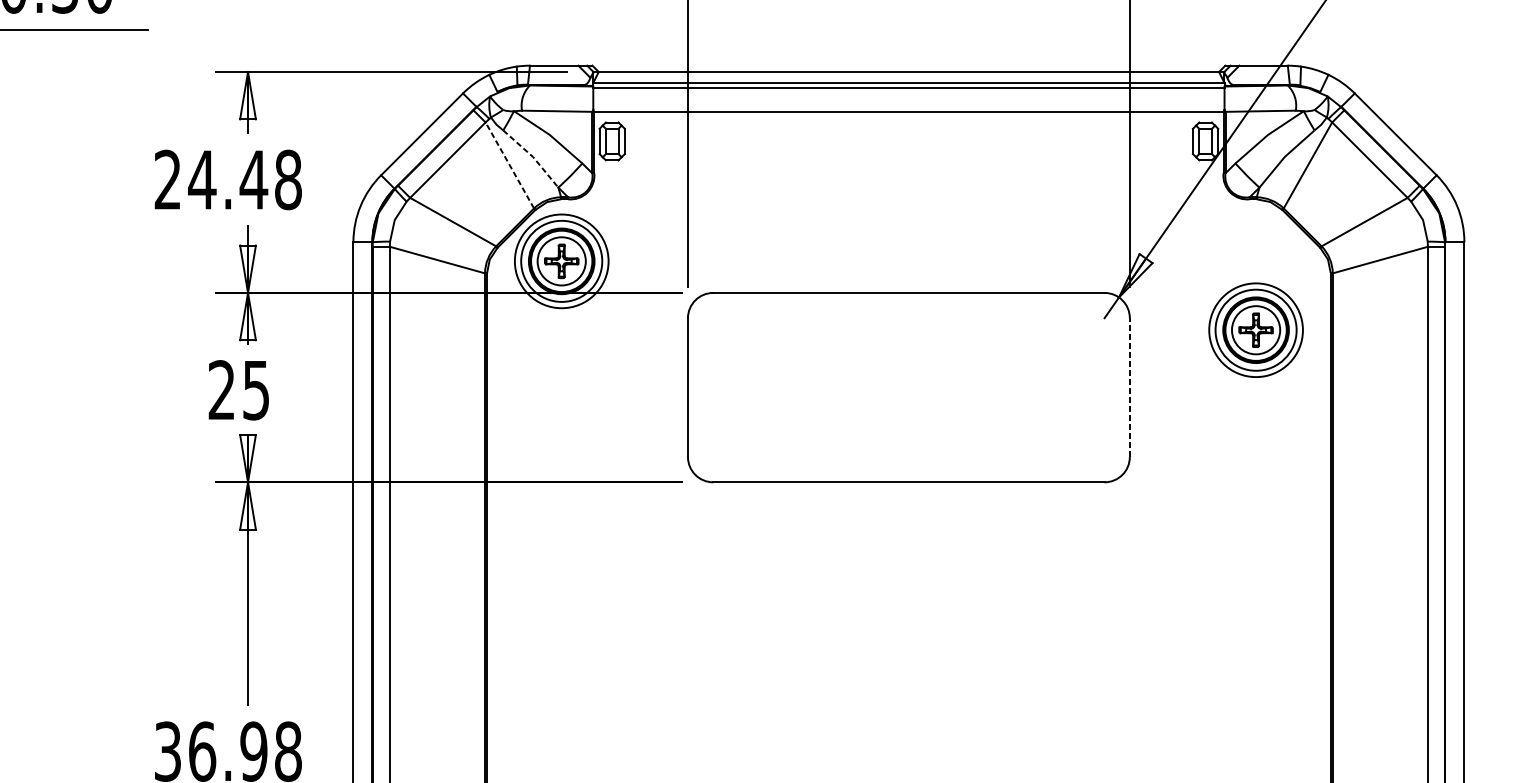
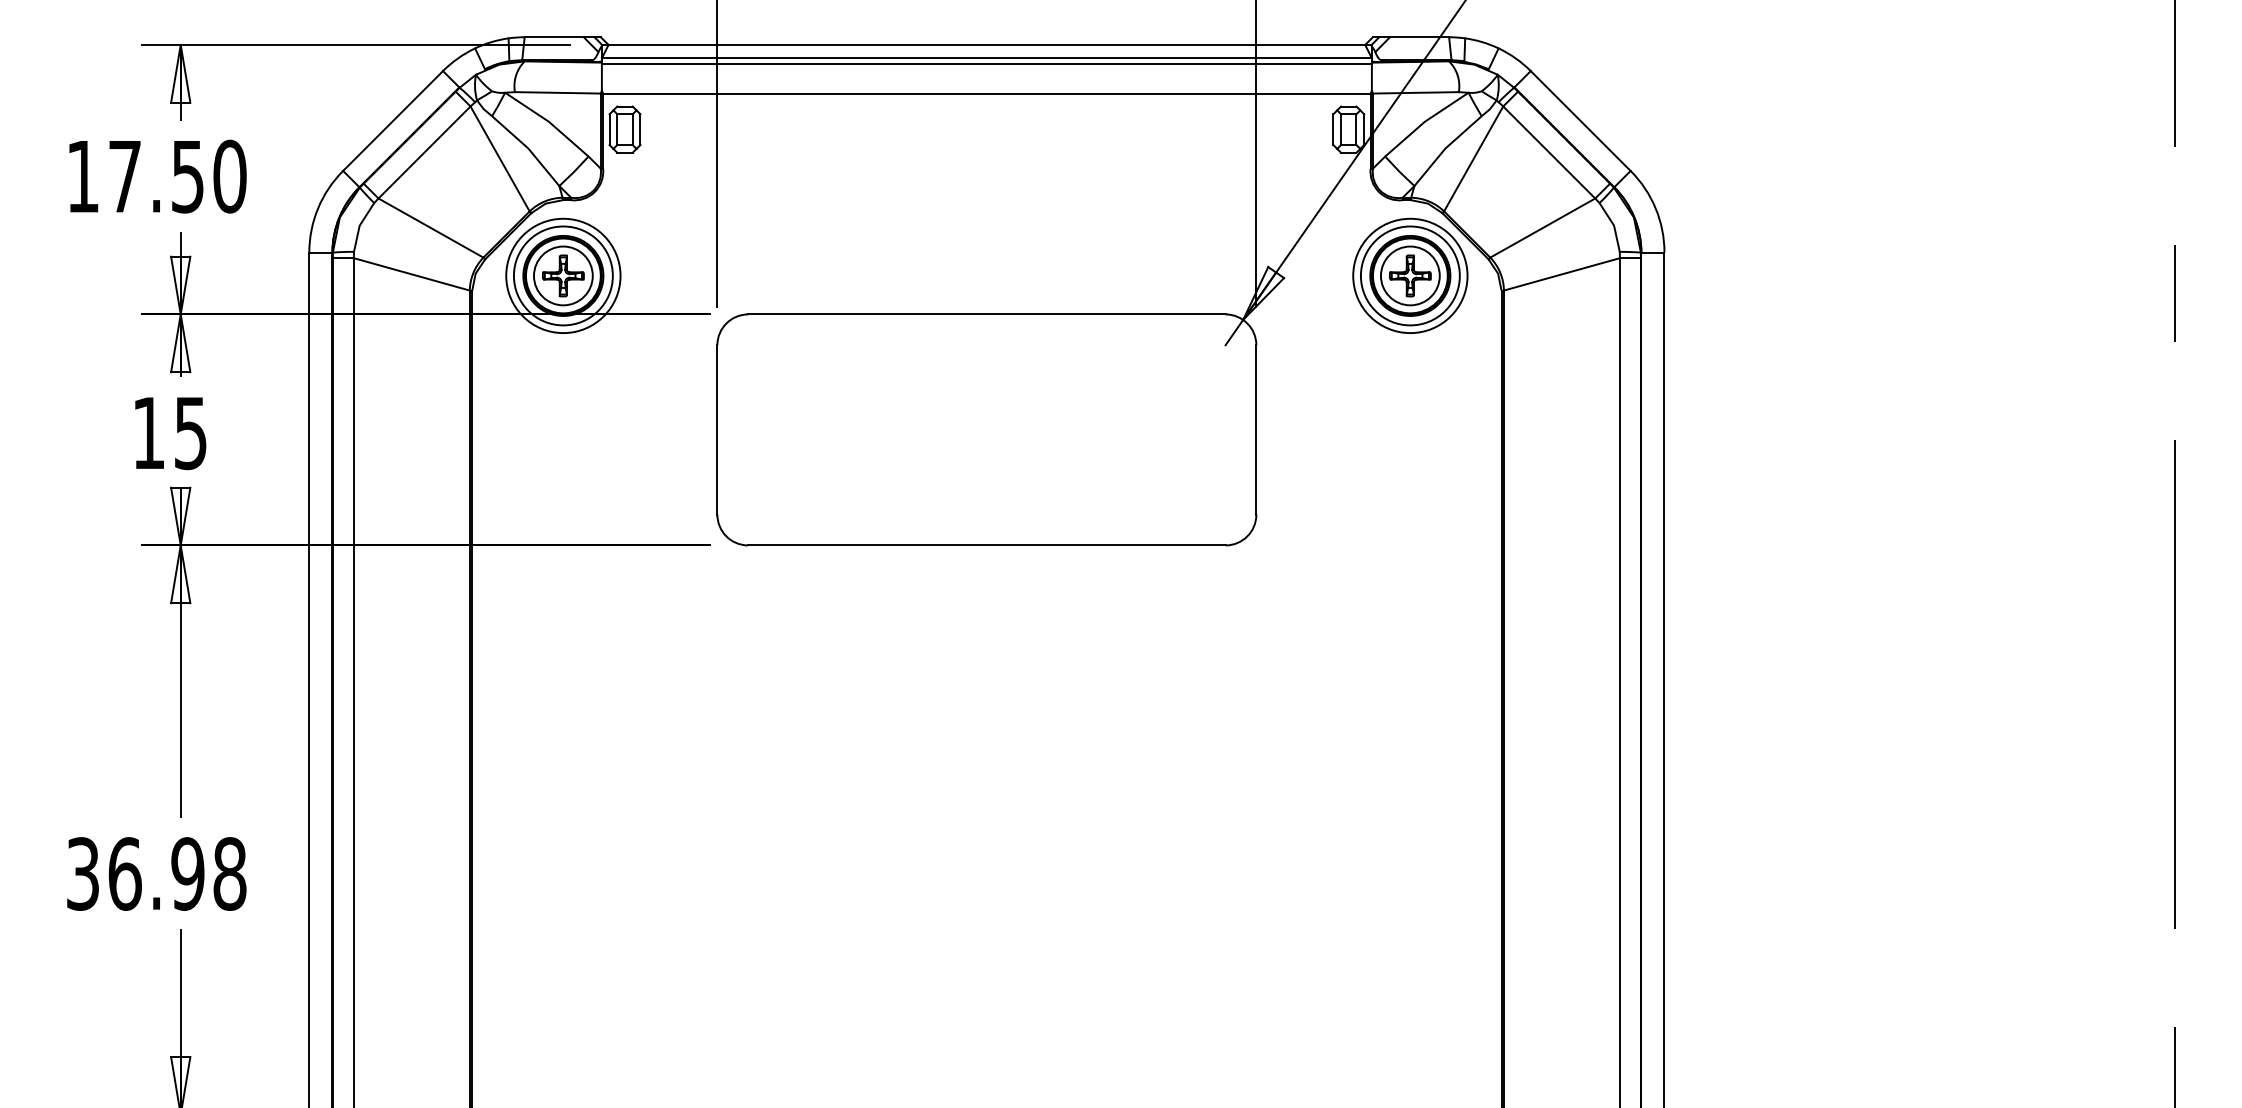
line: (533, 156) -> (528, 148), dashed -> solid
line: (509, 165) -> (499, 158), dashed -> solid
text: (228, 179) -> (156, 176), 24.48 -> 17.50
part: (1256, 329) -> (1410, 275), moved
line: (1129, 387) -> (1256, 429), dashed -> solid
text: (221, 389) -> (148, 432), 25 -> 15

